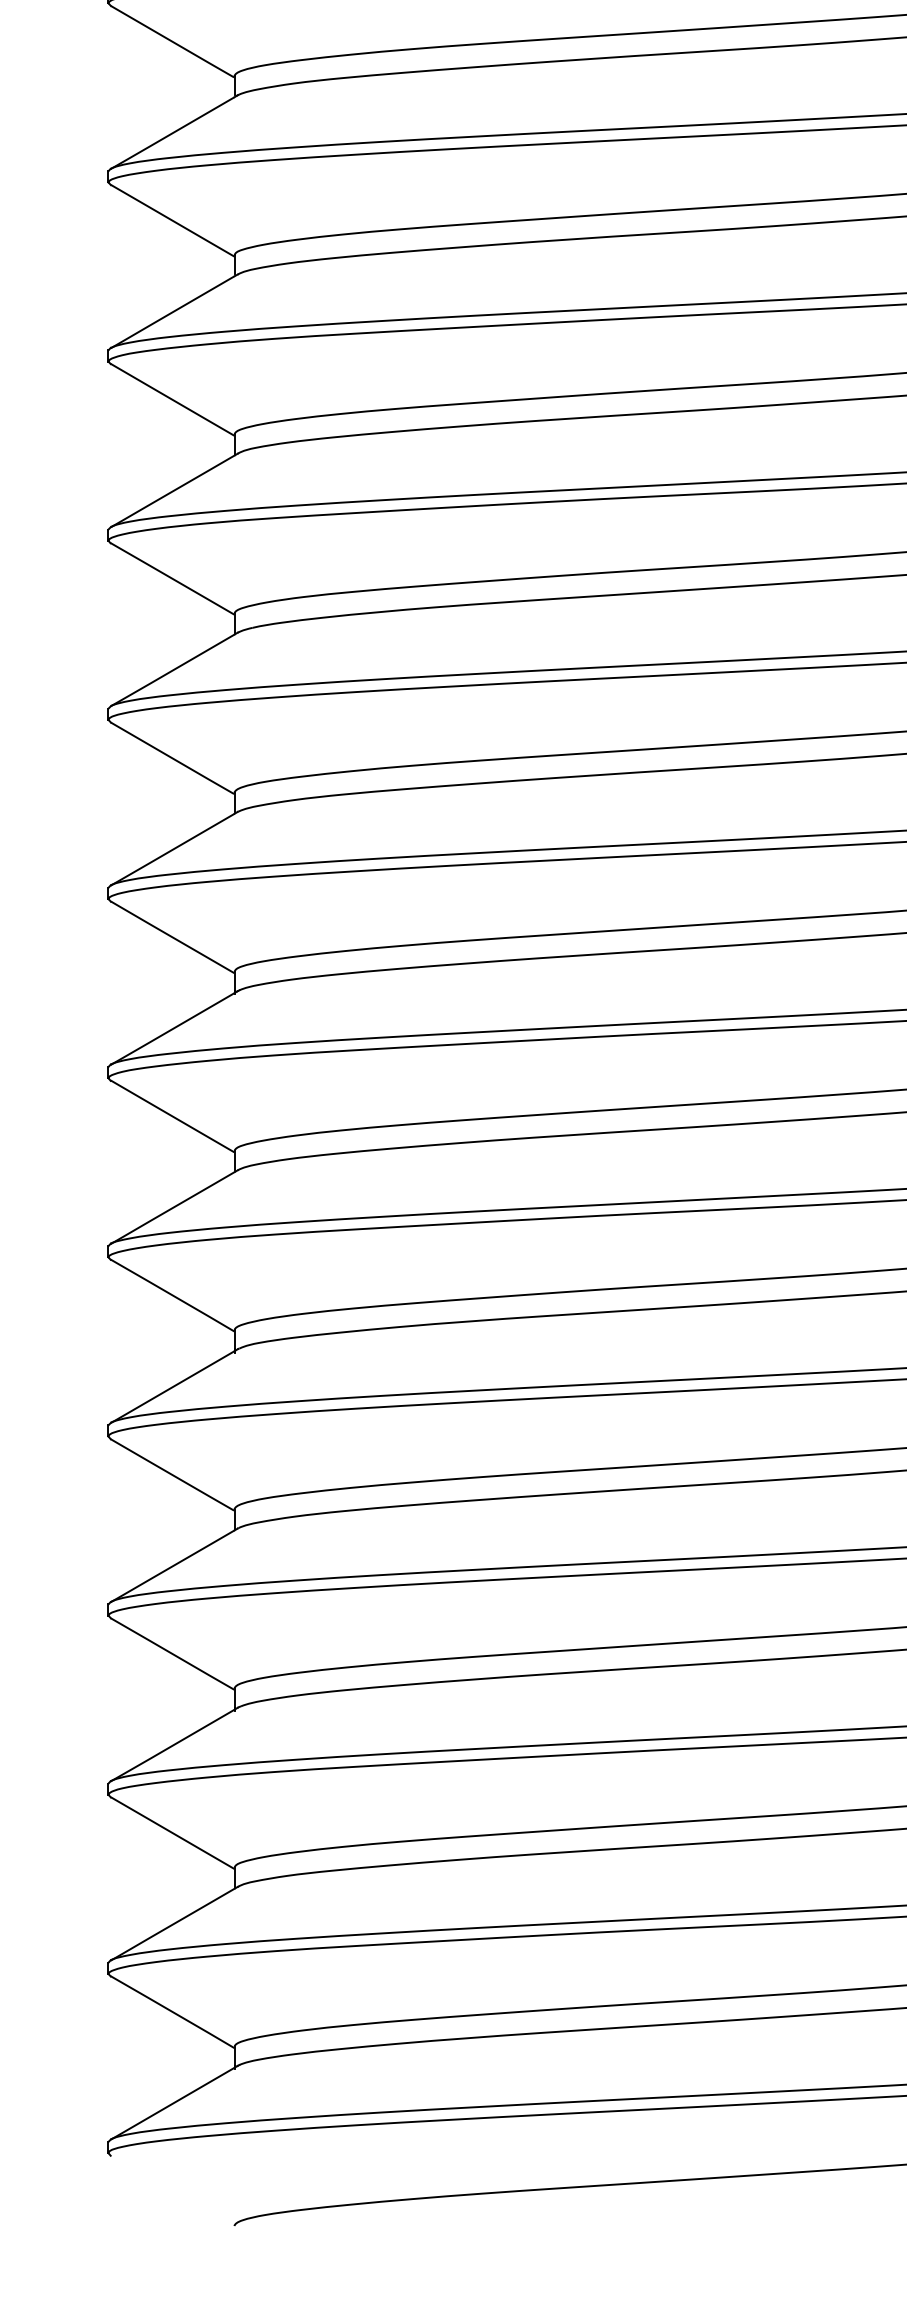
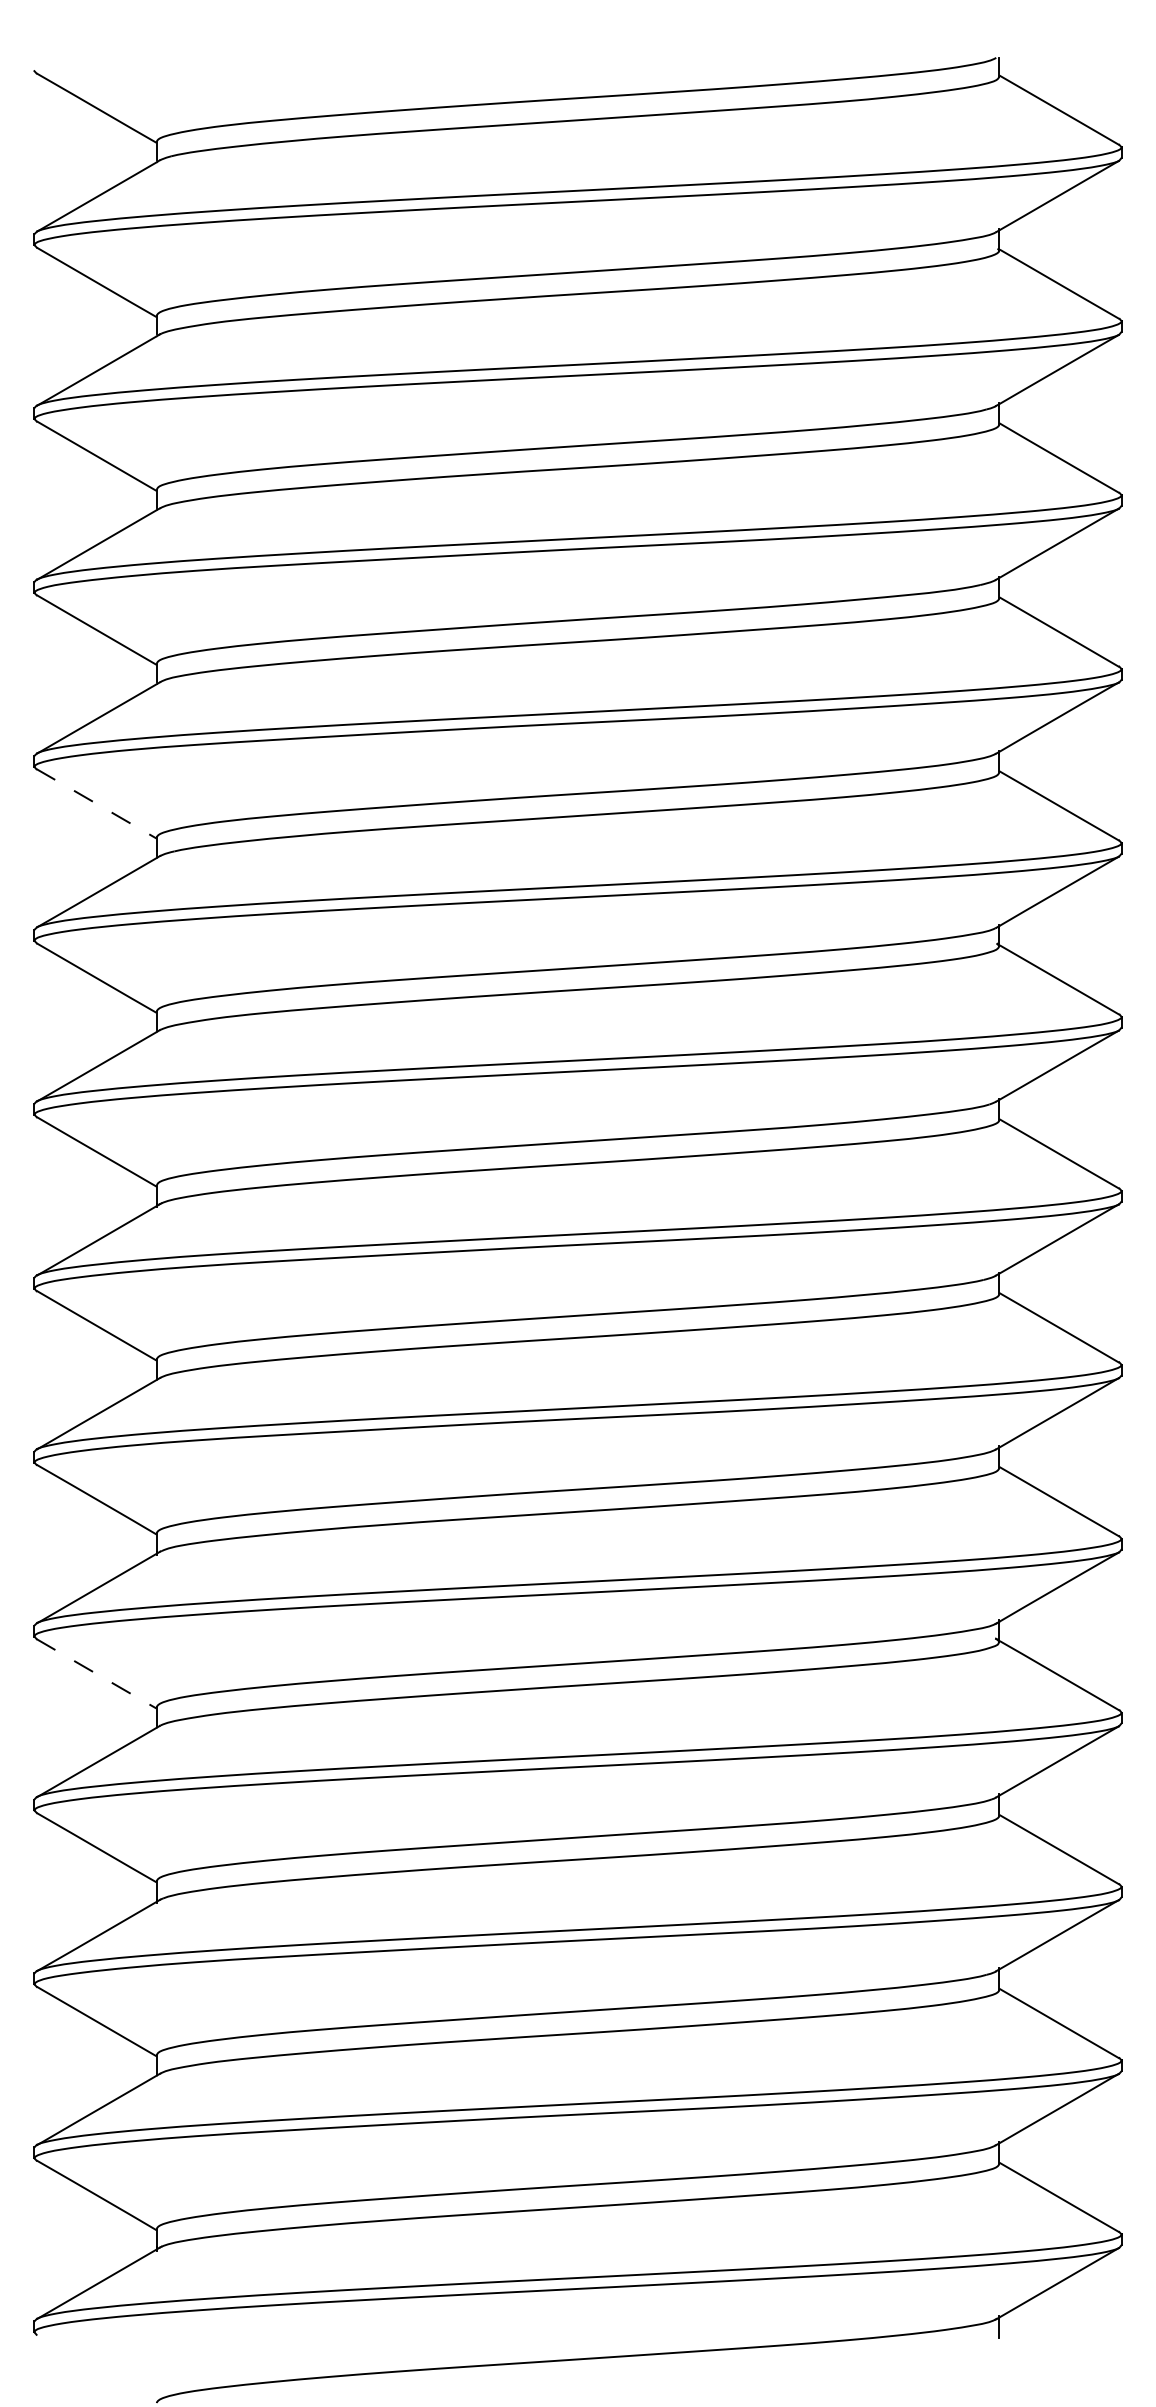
line: (173, 579) -> (97, 804), solid -> dashed
line: (172, 1475) -> (96, 1674), solid -> dashed

